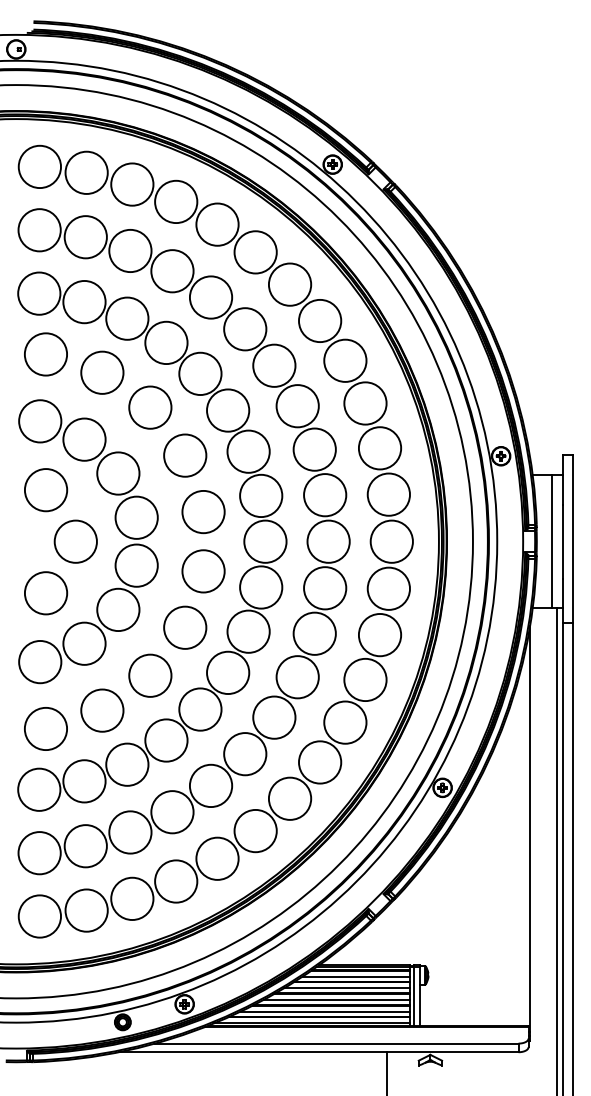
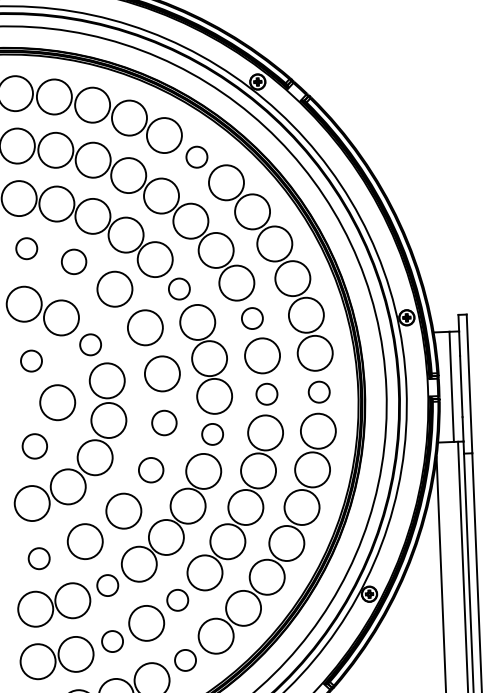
circle: (255, 252) -> (196, 157), size x0.6
circle: (45, 354) -> (26, 248), size x0.6
circle: (102, 372) -> (74, 261), size x0.7
circle: (228, 410) -> (179, 289), size x0.6
circle: (314, 449) -> (252, 318), size x0.6
circle: (118, 473) -> (90, 344), size x0.6
circle: (46, 490) -> (31, 361), size x0.6
circle: (328, 541) -> (266, 394), size x0.6
circle: (391, 541) -> (318, 392), size x0.6
circle: (203, 571) -> (164, 423), size x0.7
circle: (261, 587) -> (212, 434), size x0.6
circle: (46, 593) -> (35, 446), size x0.7
circle: (185, 627) -> (151, 470), size x0.7
circle: (45, 728) -> (38, 558), size x0.6
circle: (127, 764) -> (107, 585), size x0.6
circle: (210, 785) -> (177, 600), size x0.6
circle: (130, 832) -> (112, 641), size x0.6
circle: (217, 858) -> (185, 660), size x0.6

